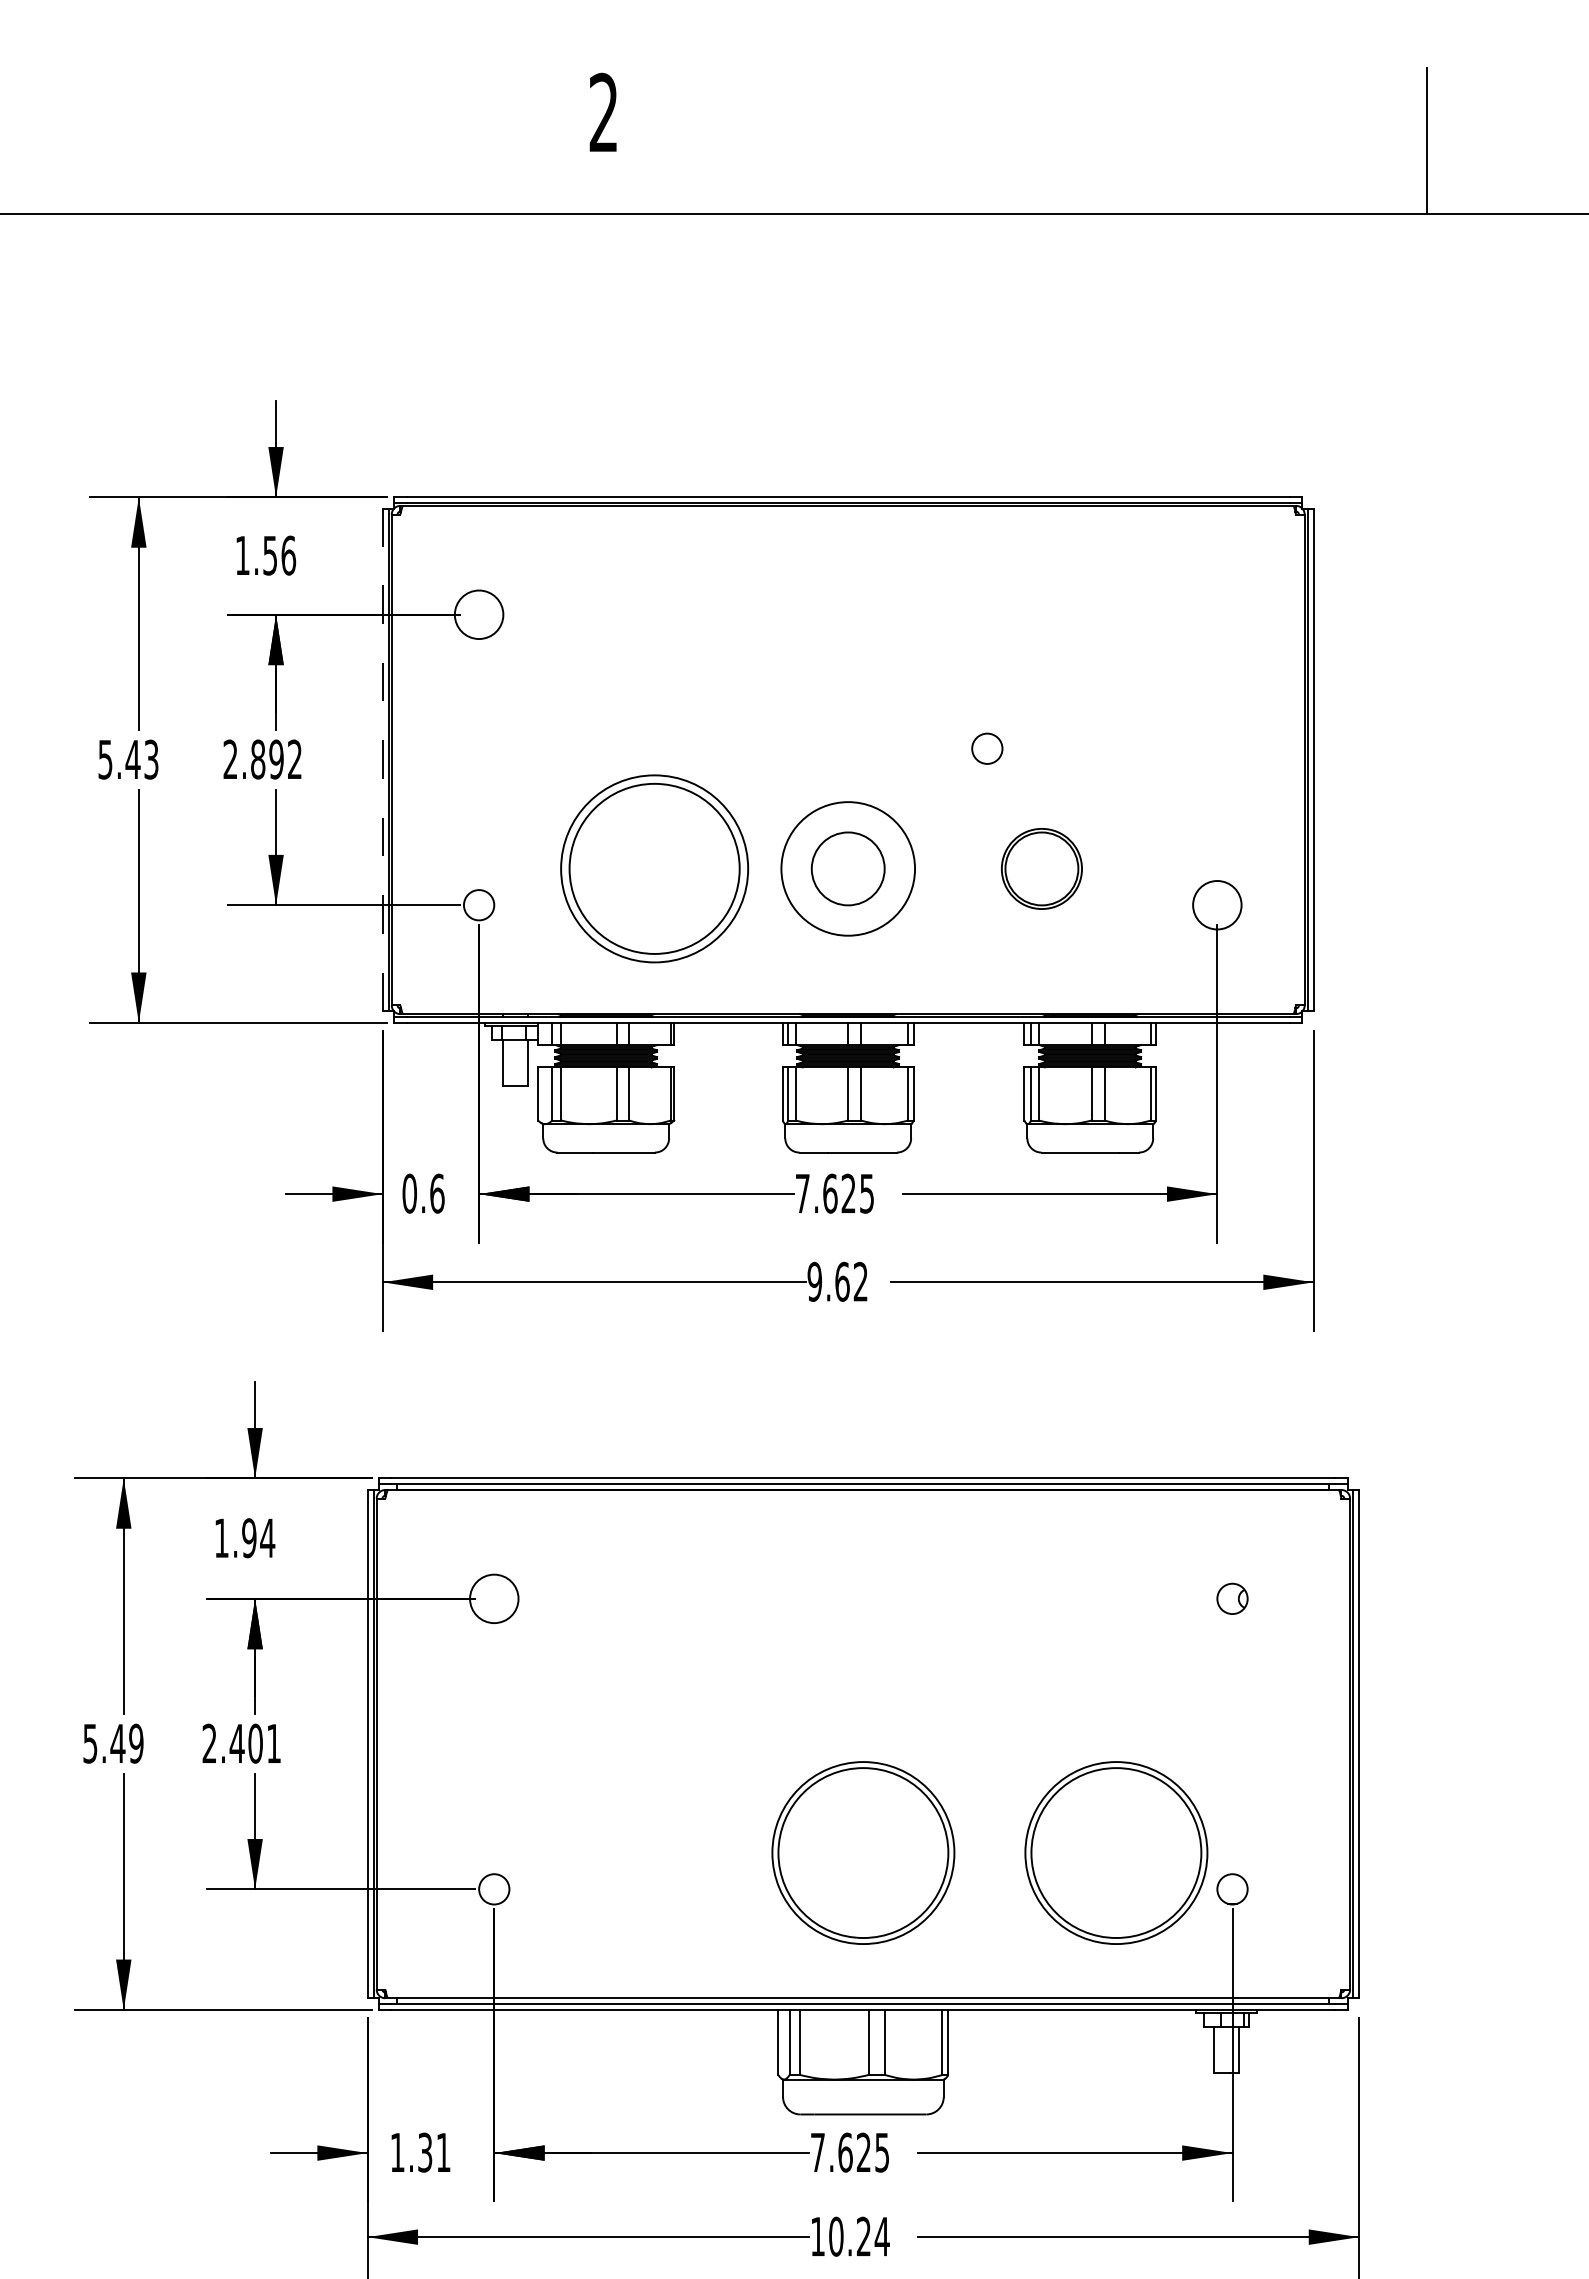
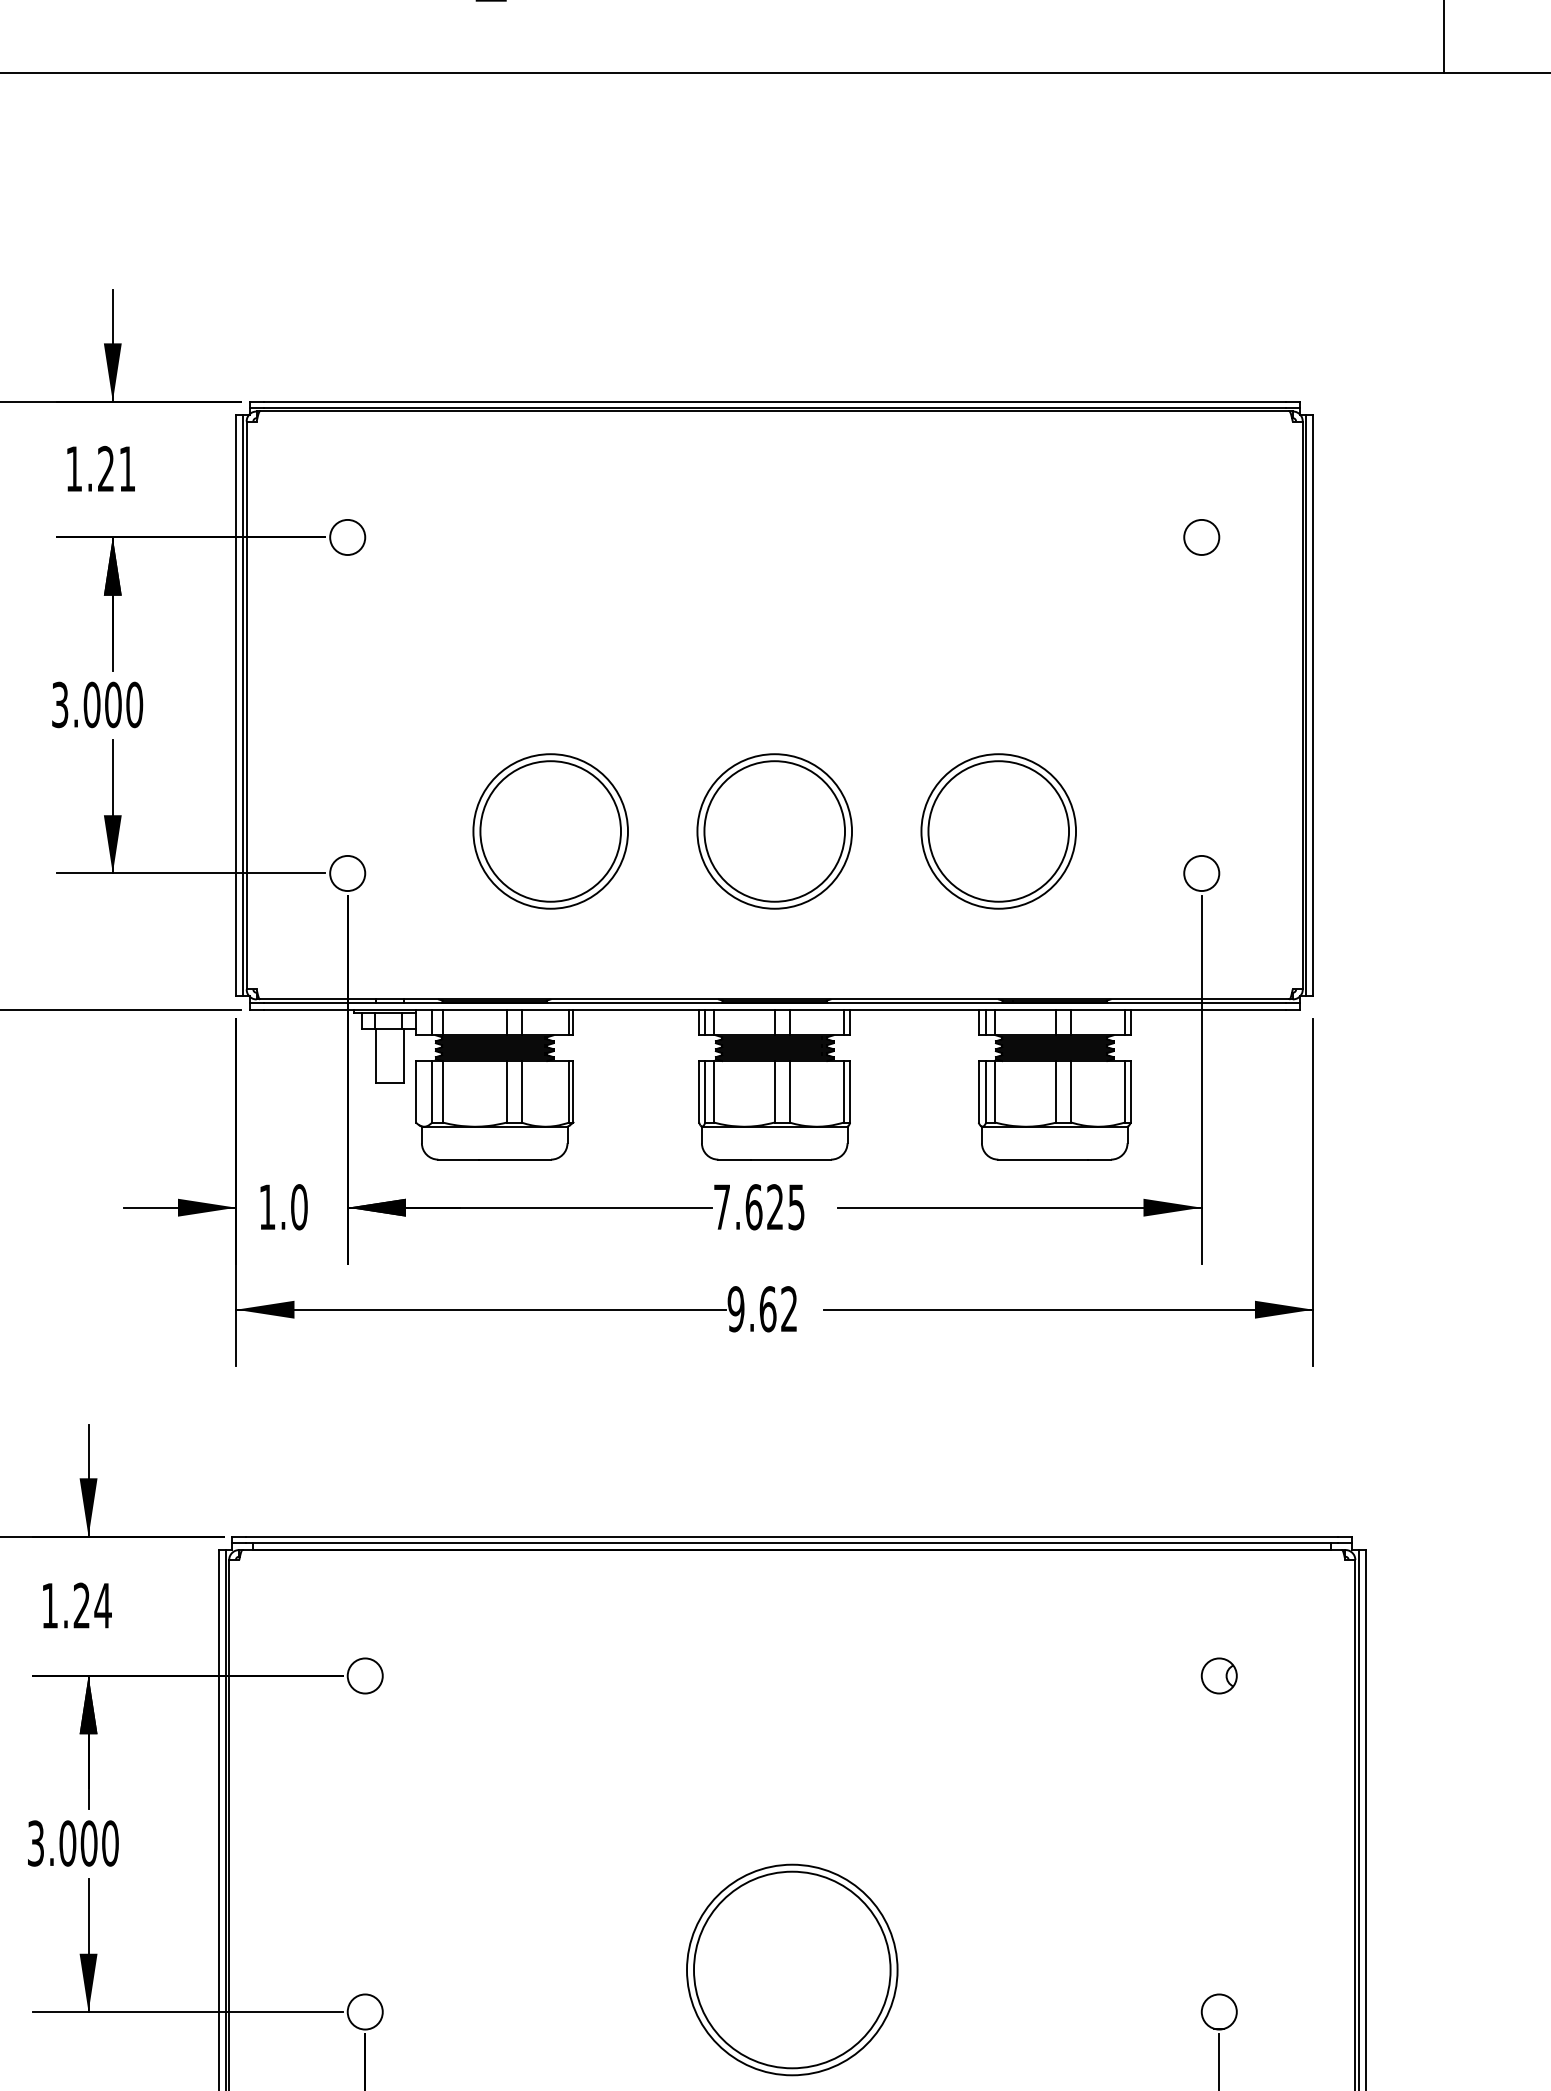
text: (279, 555) -> (116, 468), 1.56 -> 1.21
circle: (478, 614) -> (346, 537), size x0.62
circle: (987, 748) -> (1201, 537), moved
text: (262, 759) -> (97, 704), 2.892 -> 3.000
line: (382, 759) -> (235, 704), dashed -> solid
part: (654, 868) -> (550, 830), size x0.71
circle: (847, 868) -> (773, 830), size x1.67
part: (1041, 868) -> (998, 830), size x1.67
circle: (1217, 905) -> (1201, 873), size x0.62
text: (423, 1193) -> (283, 1206), 0.6 -> 1.0
text: (249, 1538) -> (82, 1606), 1.94 -> 1.24
circle: (494, 1598) -> (365, 1675), size x0.62
text: (241, 1743) -> (72, 1843), 2.401 -> 3.000
part: (1116, 1852) -> (1085, 1969), removed

